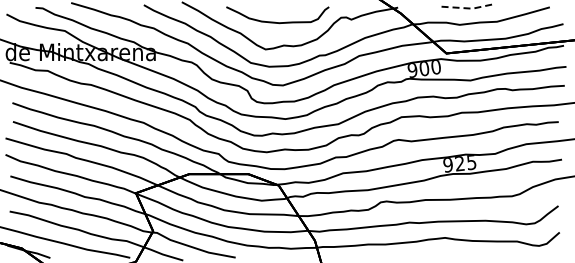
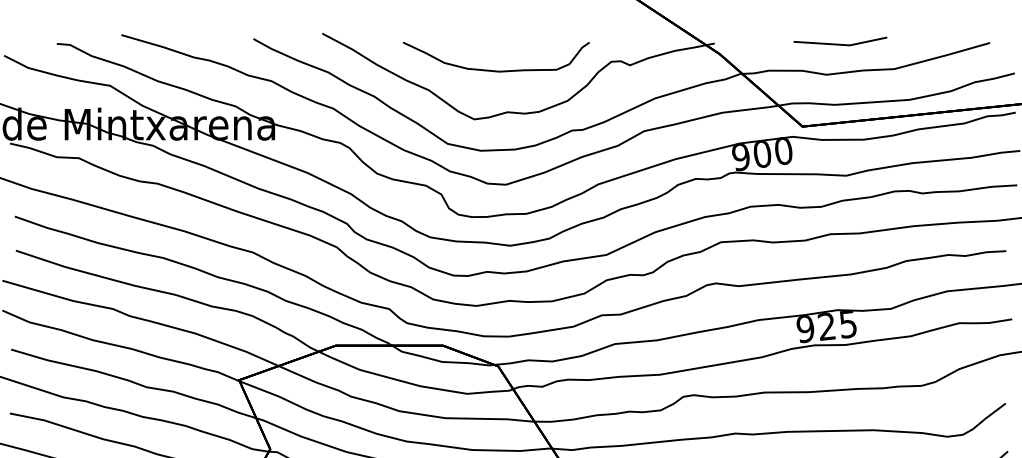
line: (468, 8) -> (842, 45), dashed -> solid

